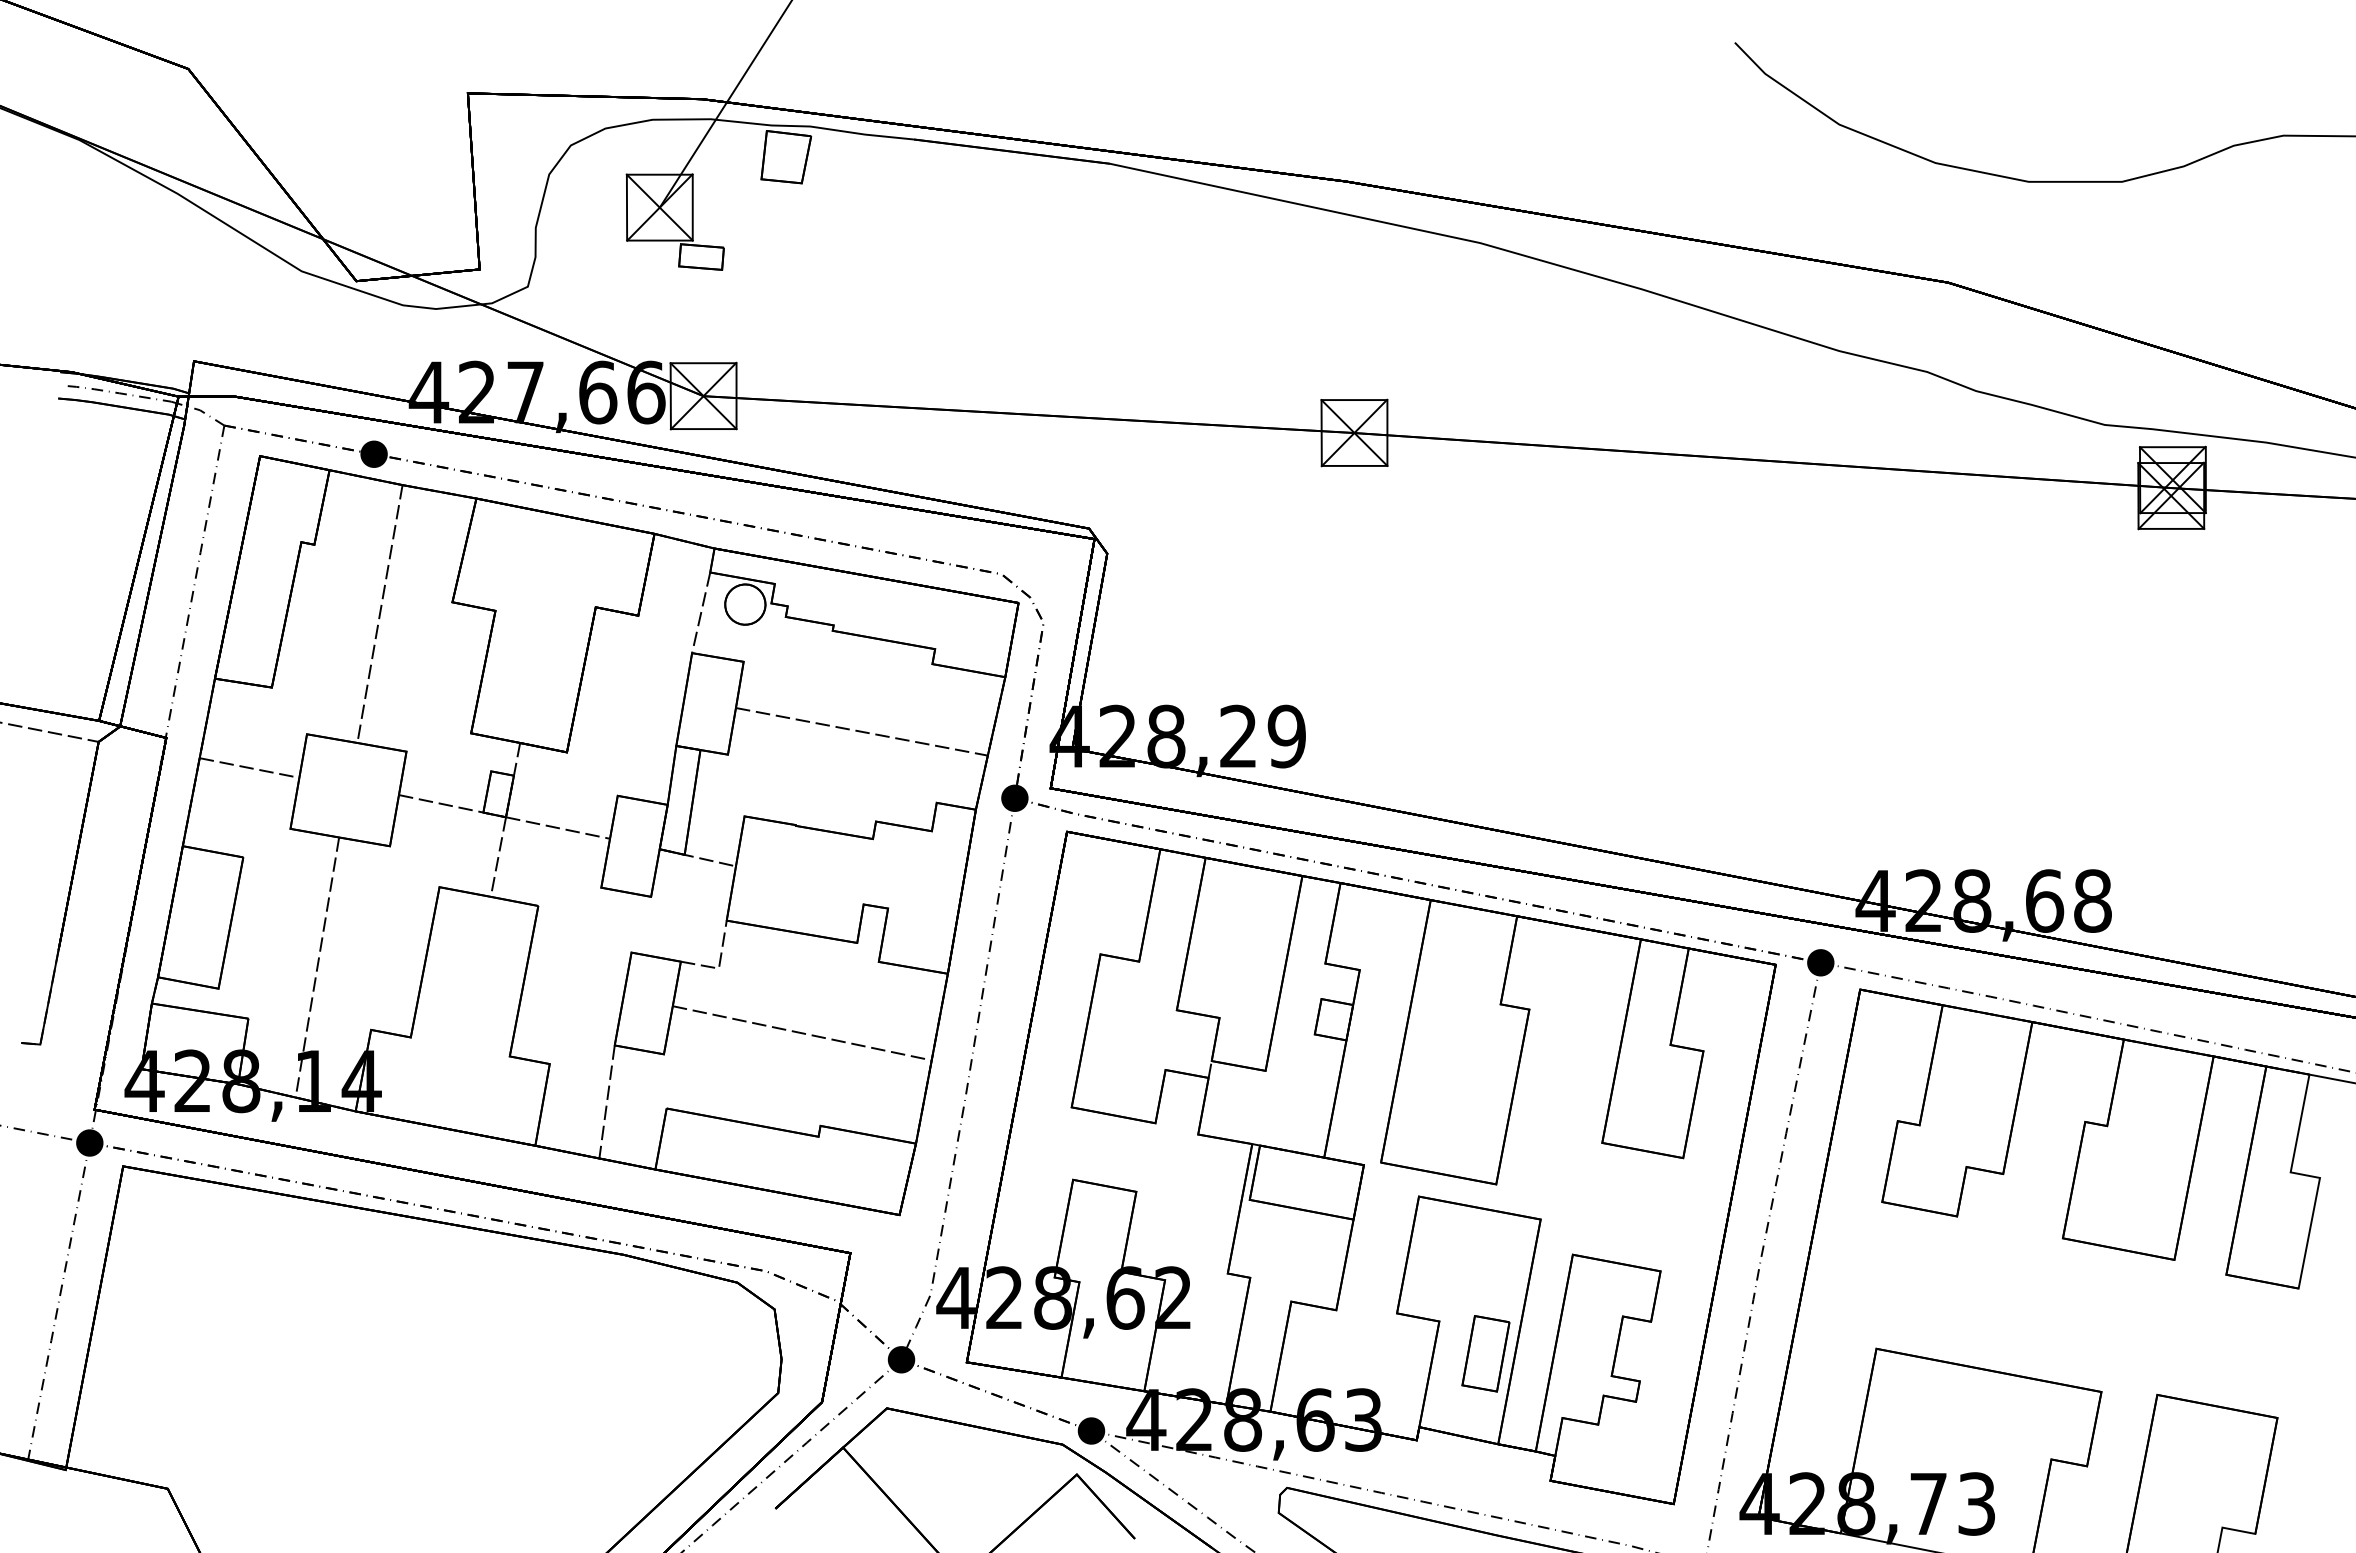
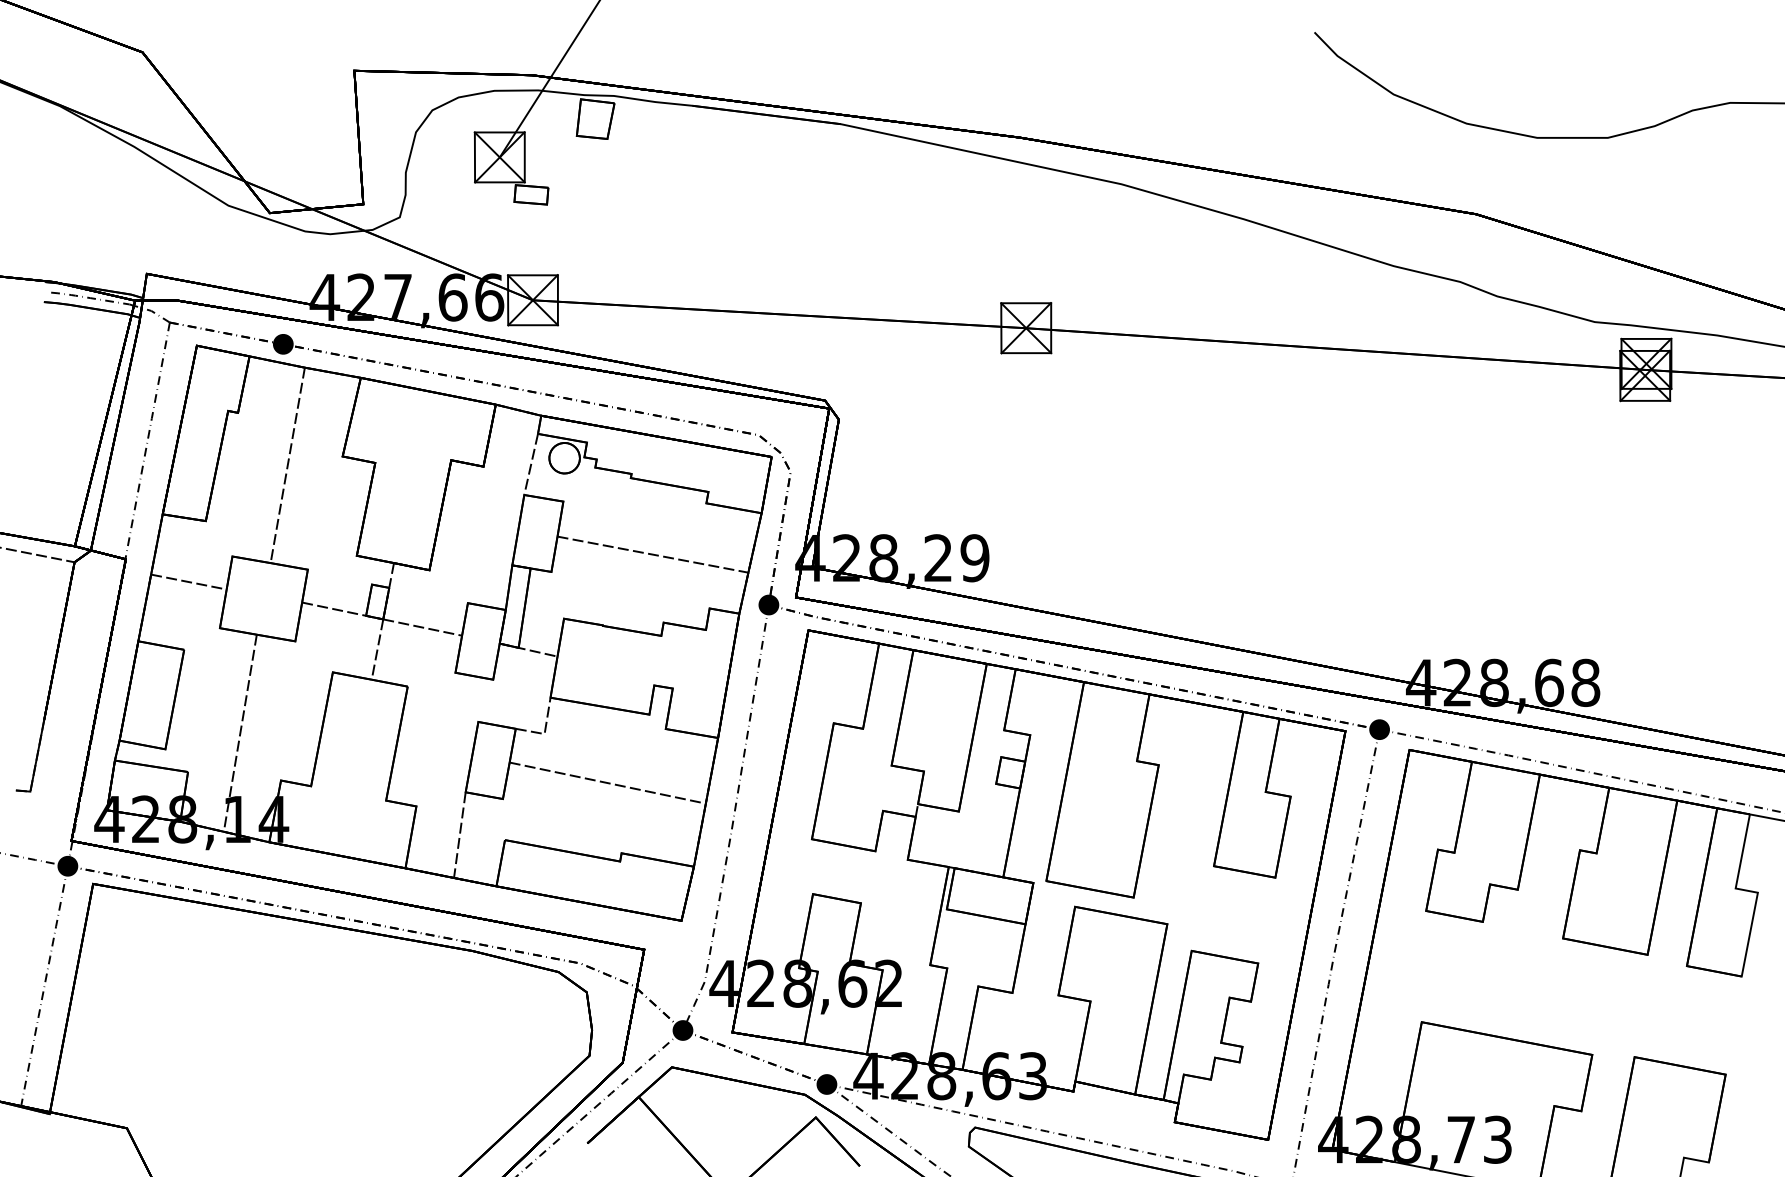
part: (1485, 1353) -> (1125, 1025), removed

